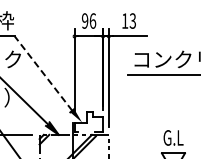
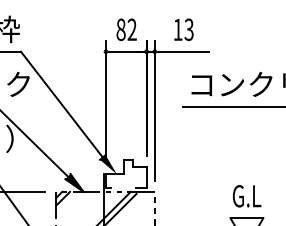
text: (89, 20) -> (127, 28), 96 -> 82
line: (43, 73) -> (61, 104), dashed -> solid

